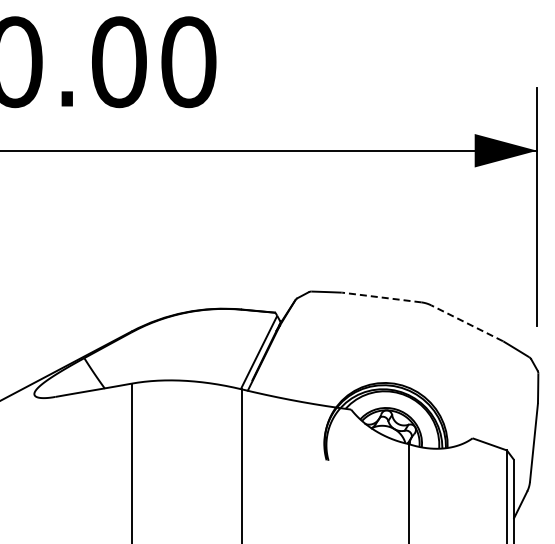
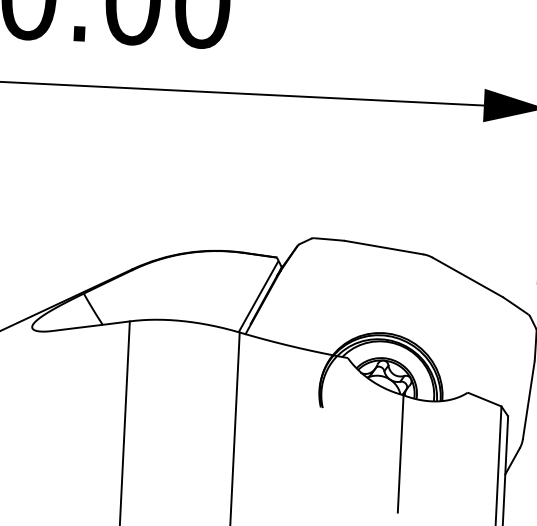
line: (381, 297) -> (383, 247), dashed -> solid
line: (466, 323) -> (467, 277), dashed -> solid

